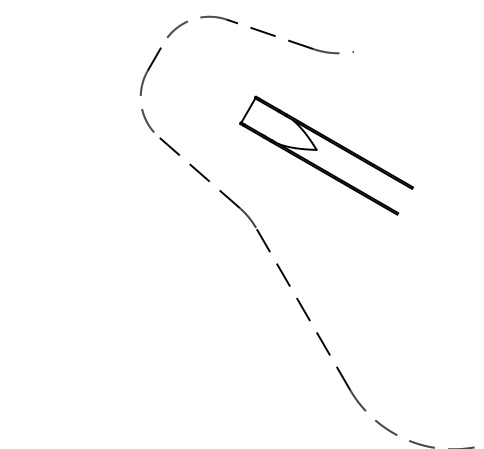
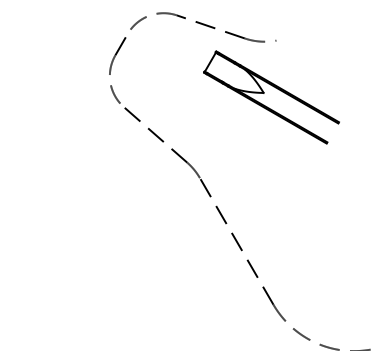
part: (317, 150) -> (264, 93), moved

